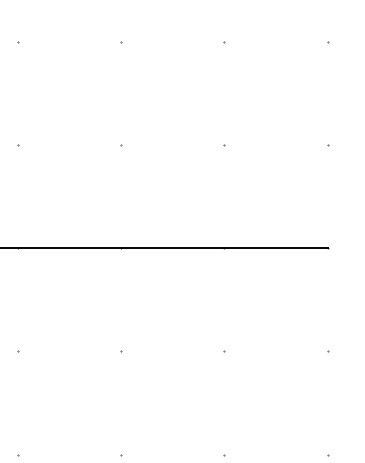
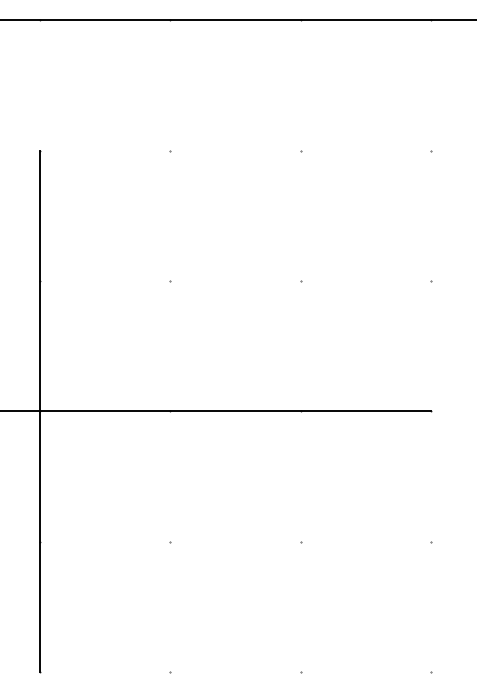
line: (18, 247) -> (40, 410), added

